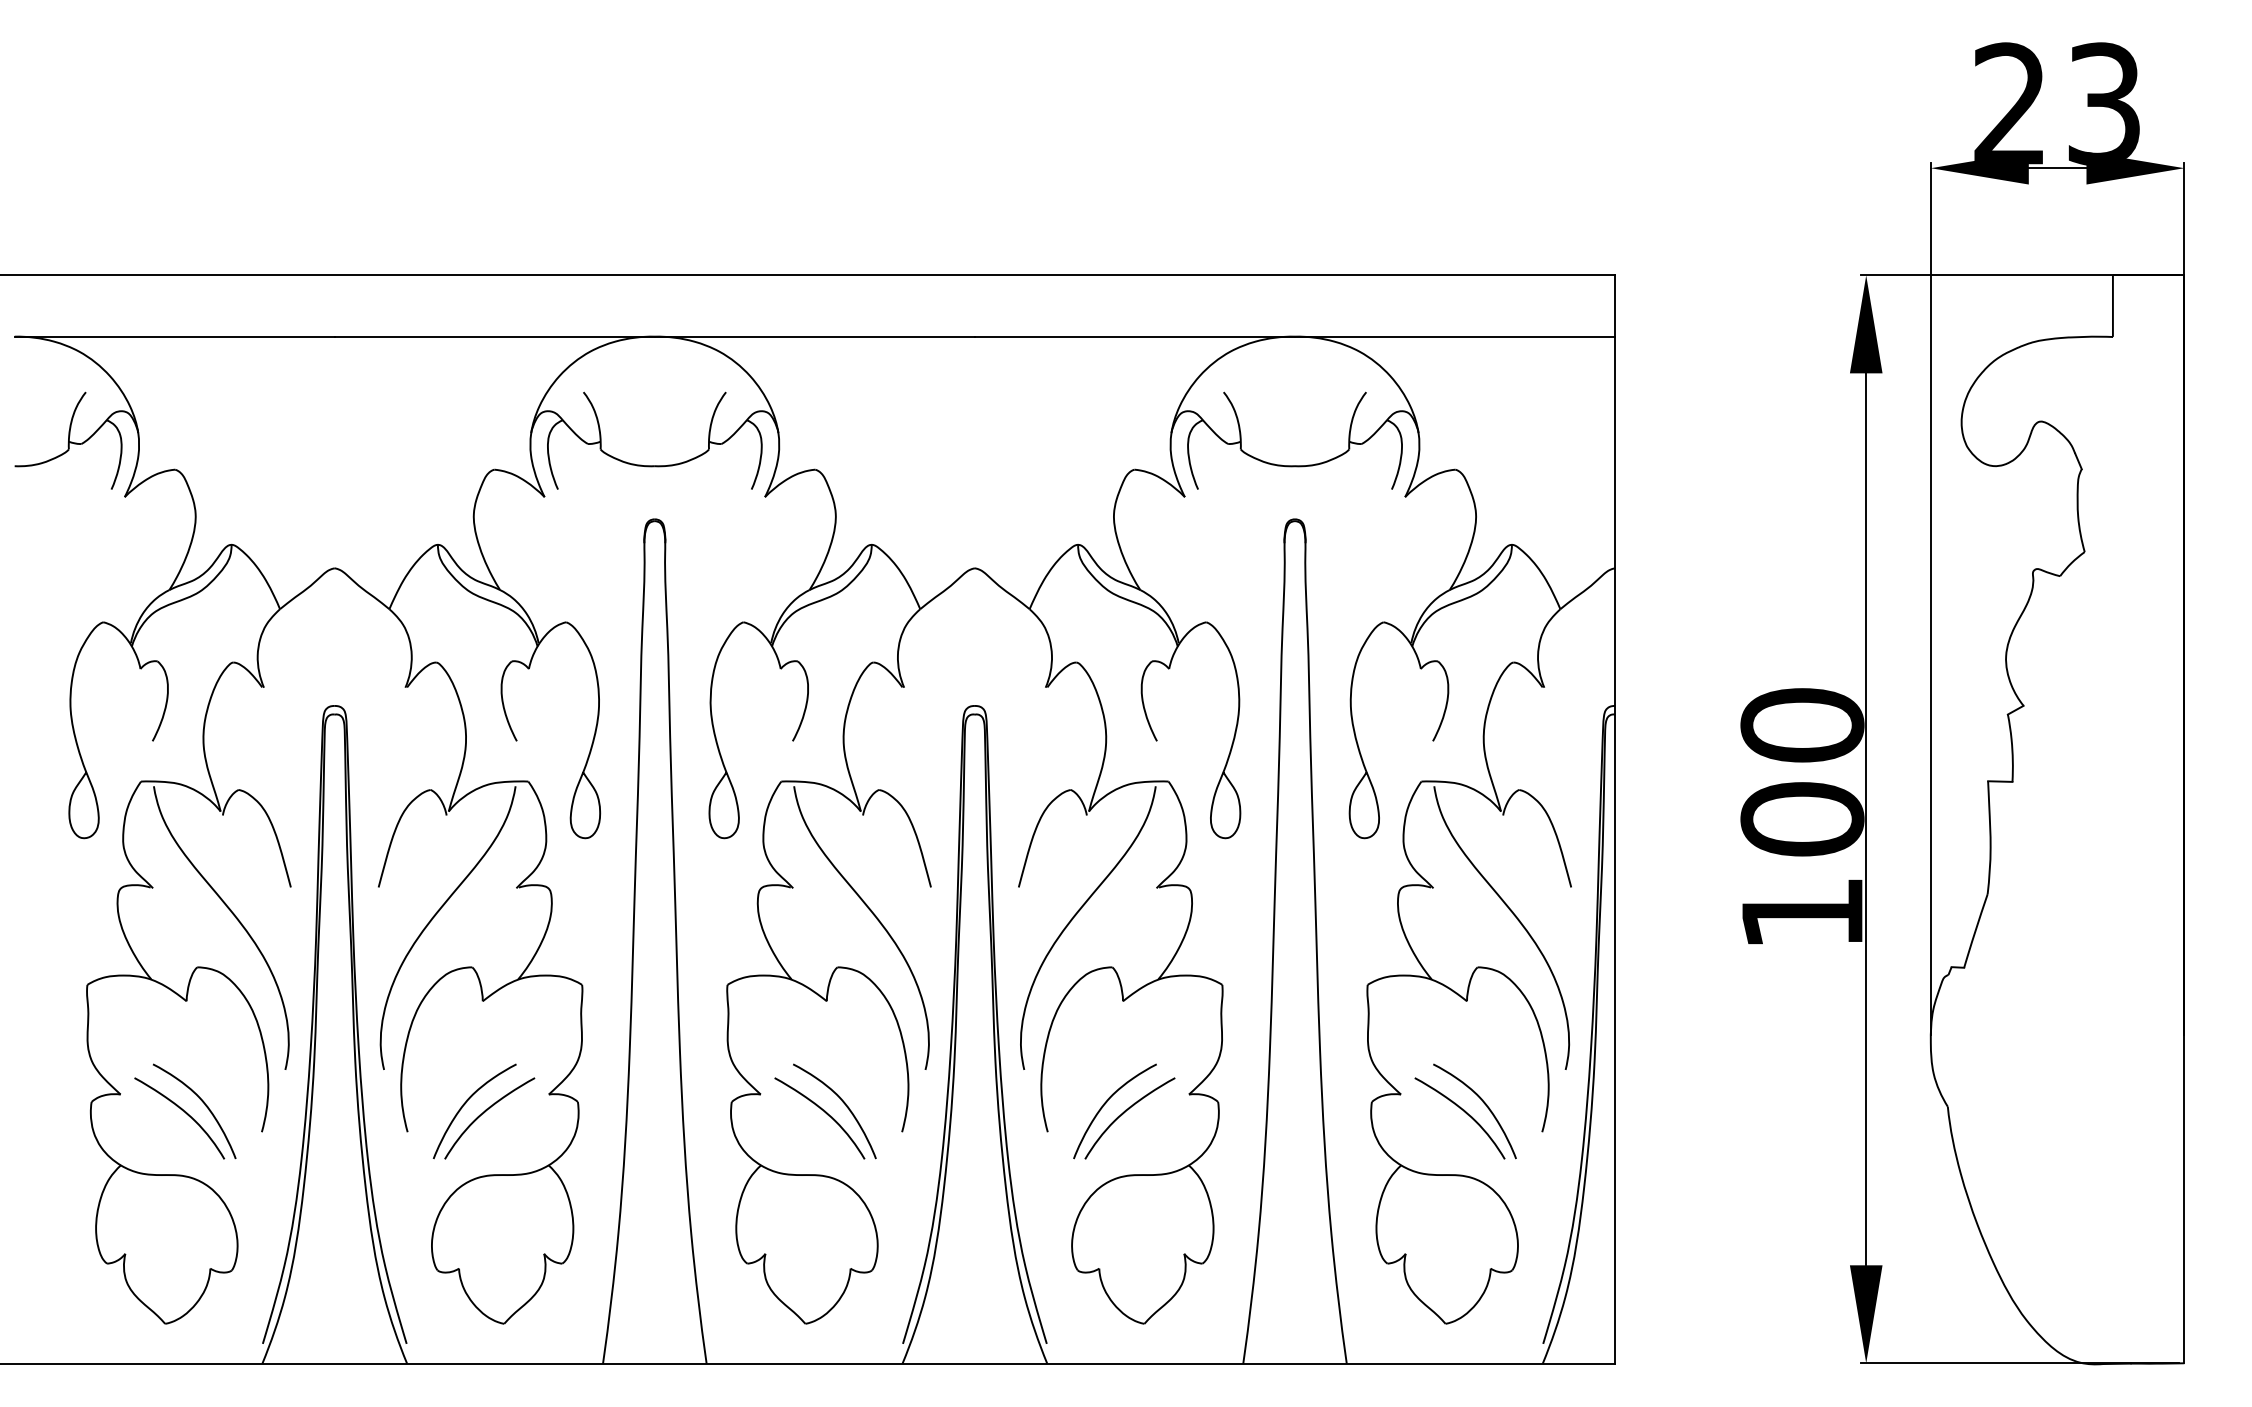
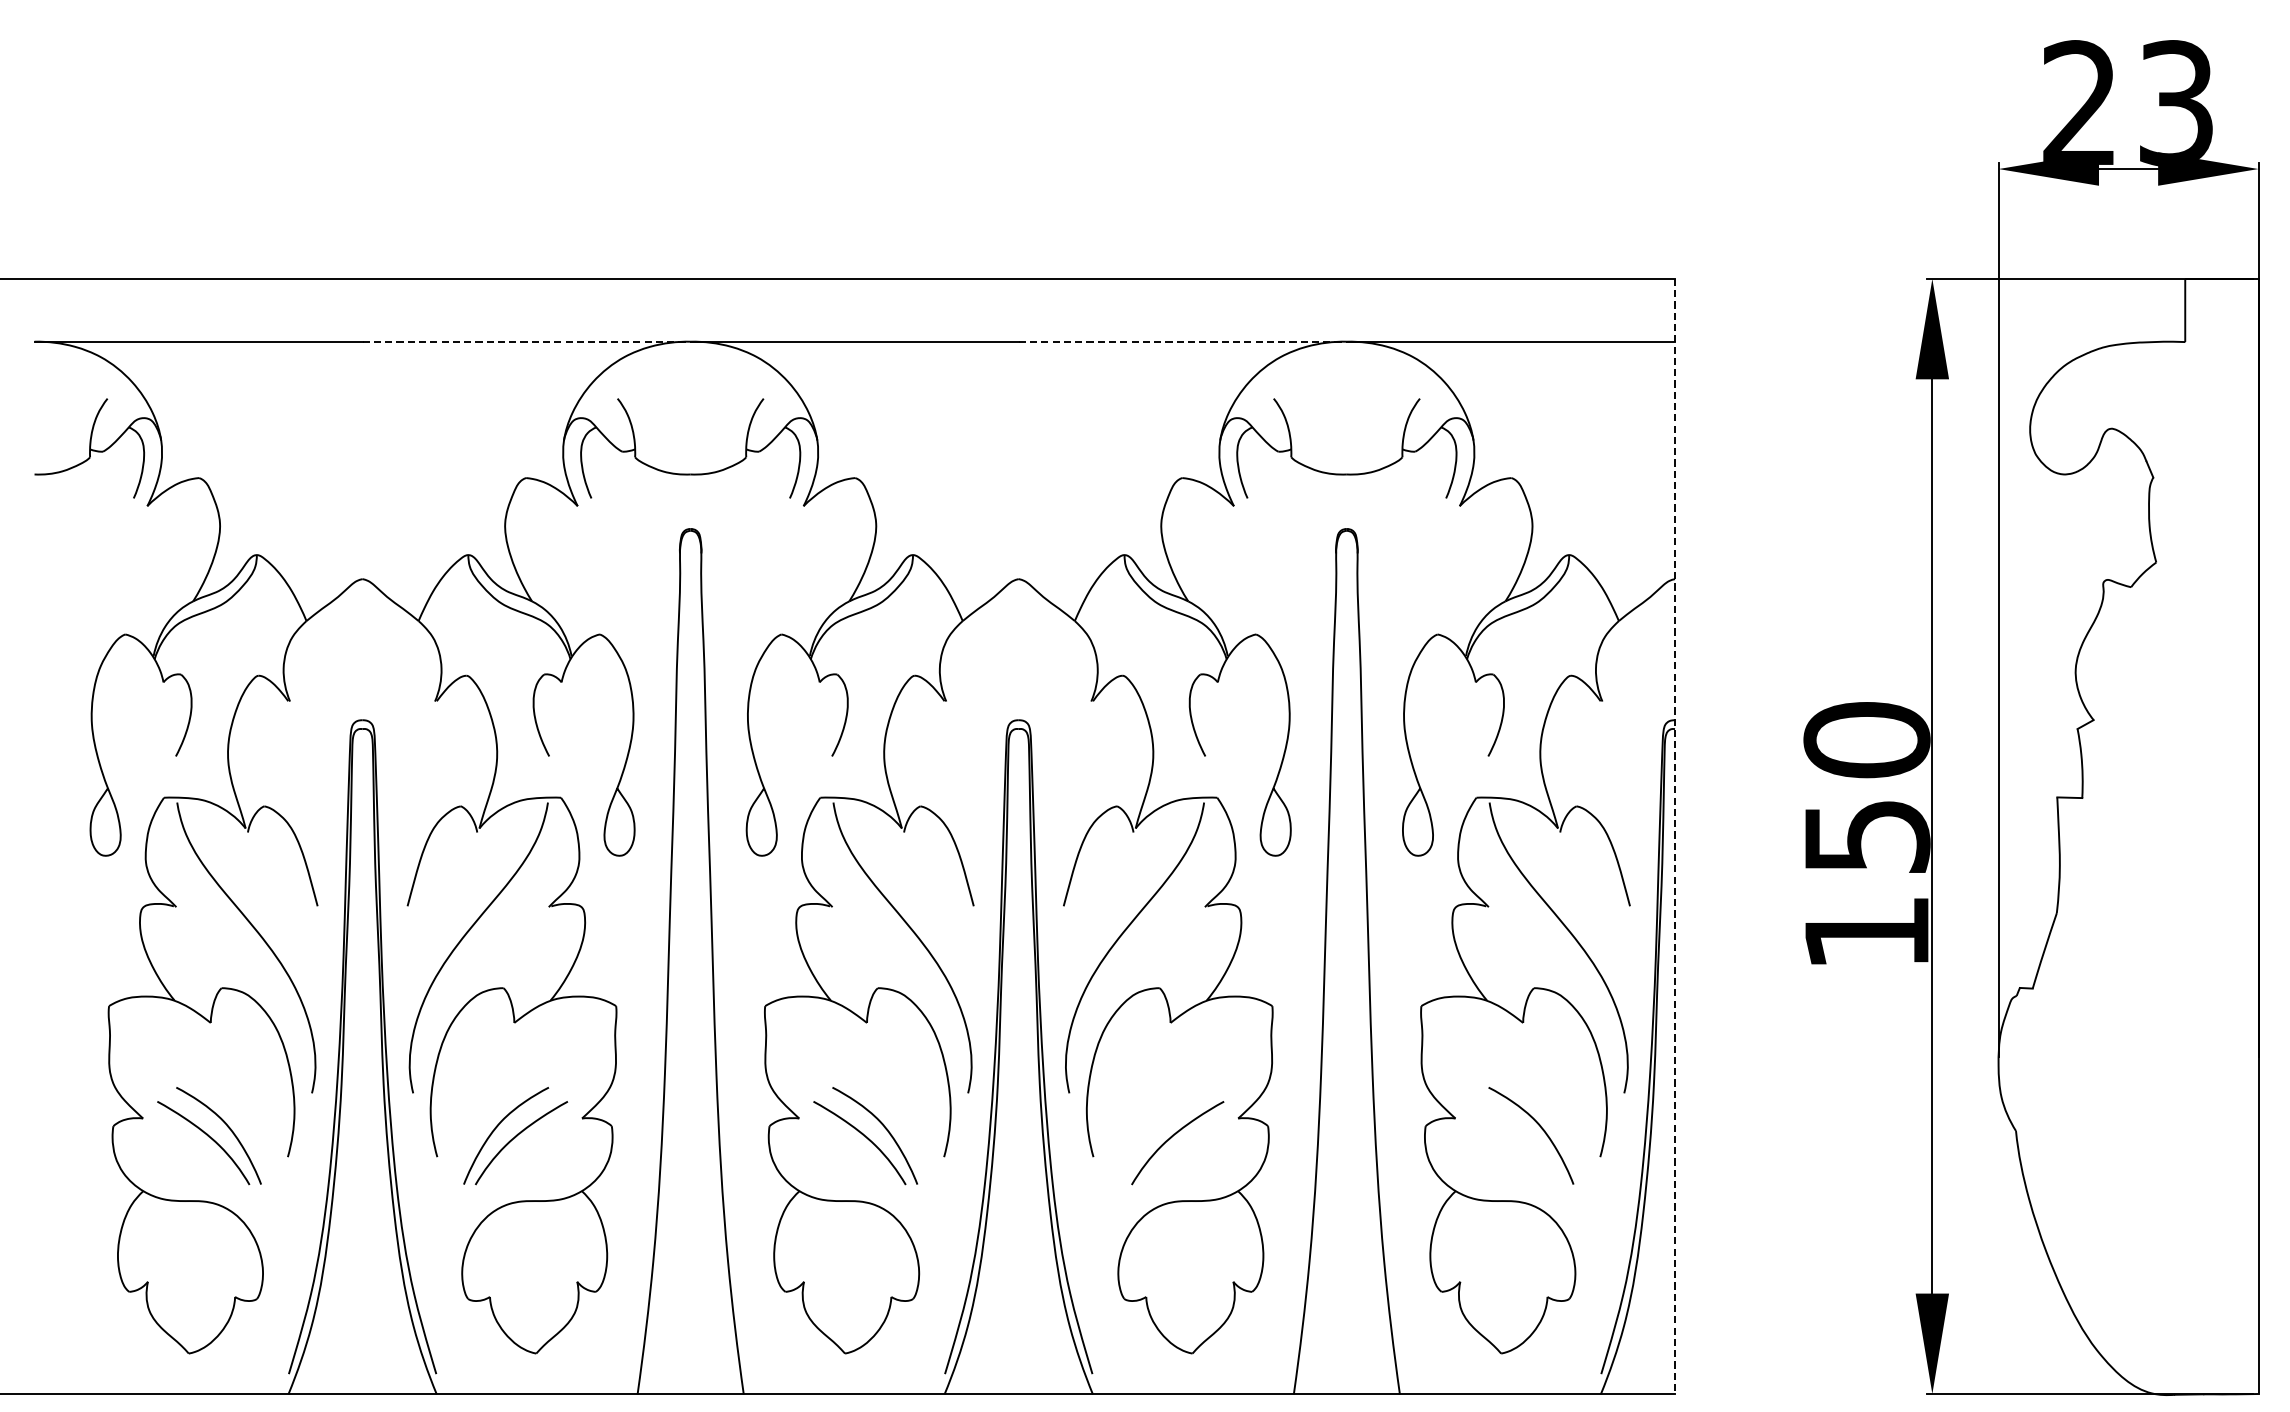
line: (495, 336) -> (527, 341), solid -> dashed
line: (1135, 336) -> (1183, 341), solid -> dashed
text: (1802, 819) -> (1867, 836), 100 -> 150
line: (1615, 820) -> (1675, 837), solid -> dashed
curve: (1106, 1103) -> (1153, 1127), removed
curve: (1464, 1112) -> (1520, 1136), removed

